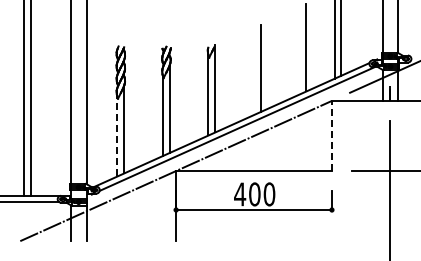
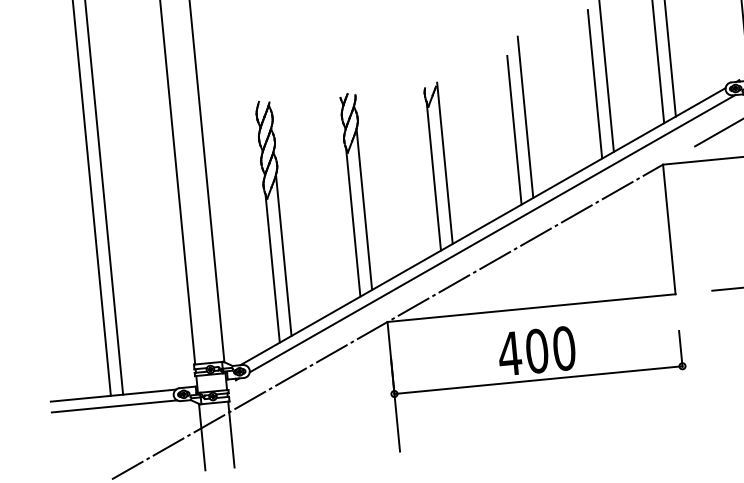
line: (299, 54) -> (594, 84), added
line: (254, 74) -> (515, 129), added
line: (117, 135) -> (272, 266), dashed -> solid
line: (331, 135) -> (668, 228), dashed -> solid

